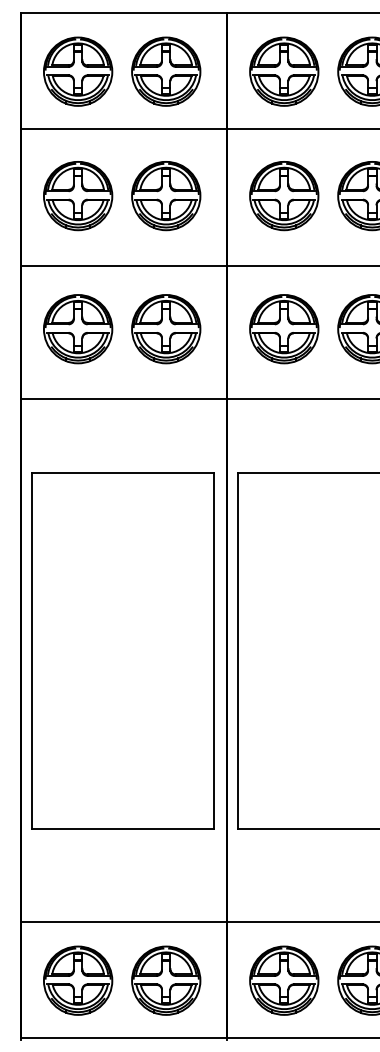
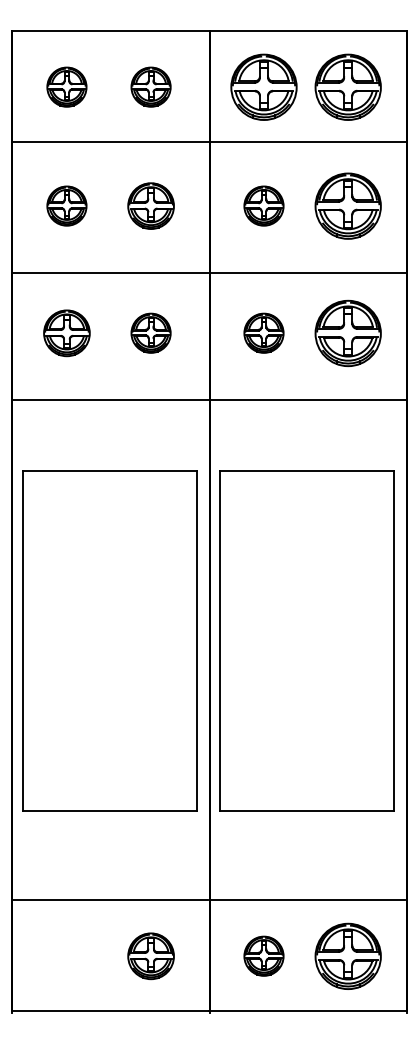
part: (77, 70) -> (66, 86), size x0.6
part: (165, 70) -> (150, 86), size x0.6
part: (77, 195) -> (66, 205), size x0.6
part: (165, 195) -> (150, 205), size x0.7
part: (283, 195) -> (263, 205), size x0.6
part: (77, 328) -> (66, 332), size x0.7
part: (165, 328) -> (150, 332), size x0.6
part: (283, 328) -> (263, 332), size x0.6
part: (77, 979) -> (66, 955), removed
part: (165, 979) -> (150, 955), size x0.7
part: (283, 979) -> (263, 955), size x0.6

